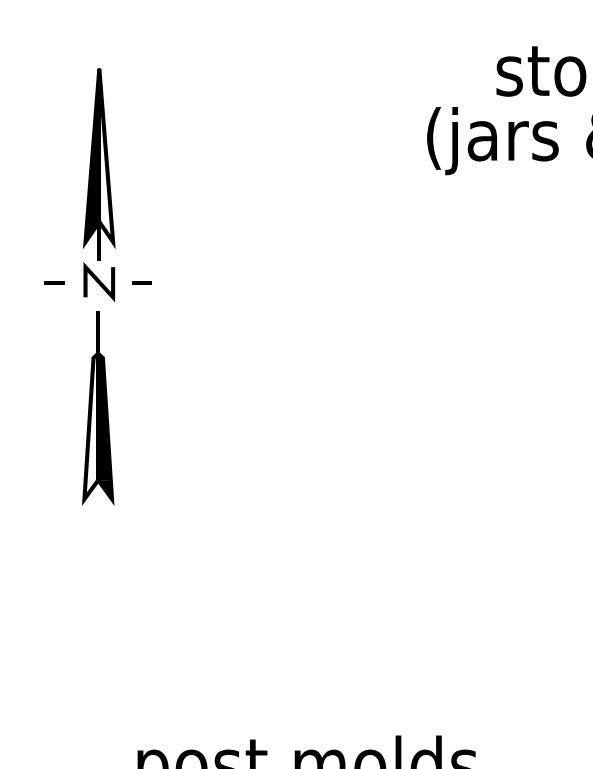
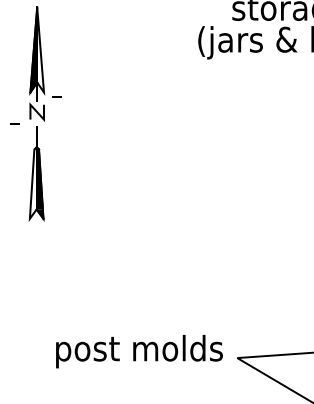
line: (53, 280) -> (14, 123), moved
line: (140, 280) -> (56, 96), moved

